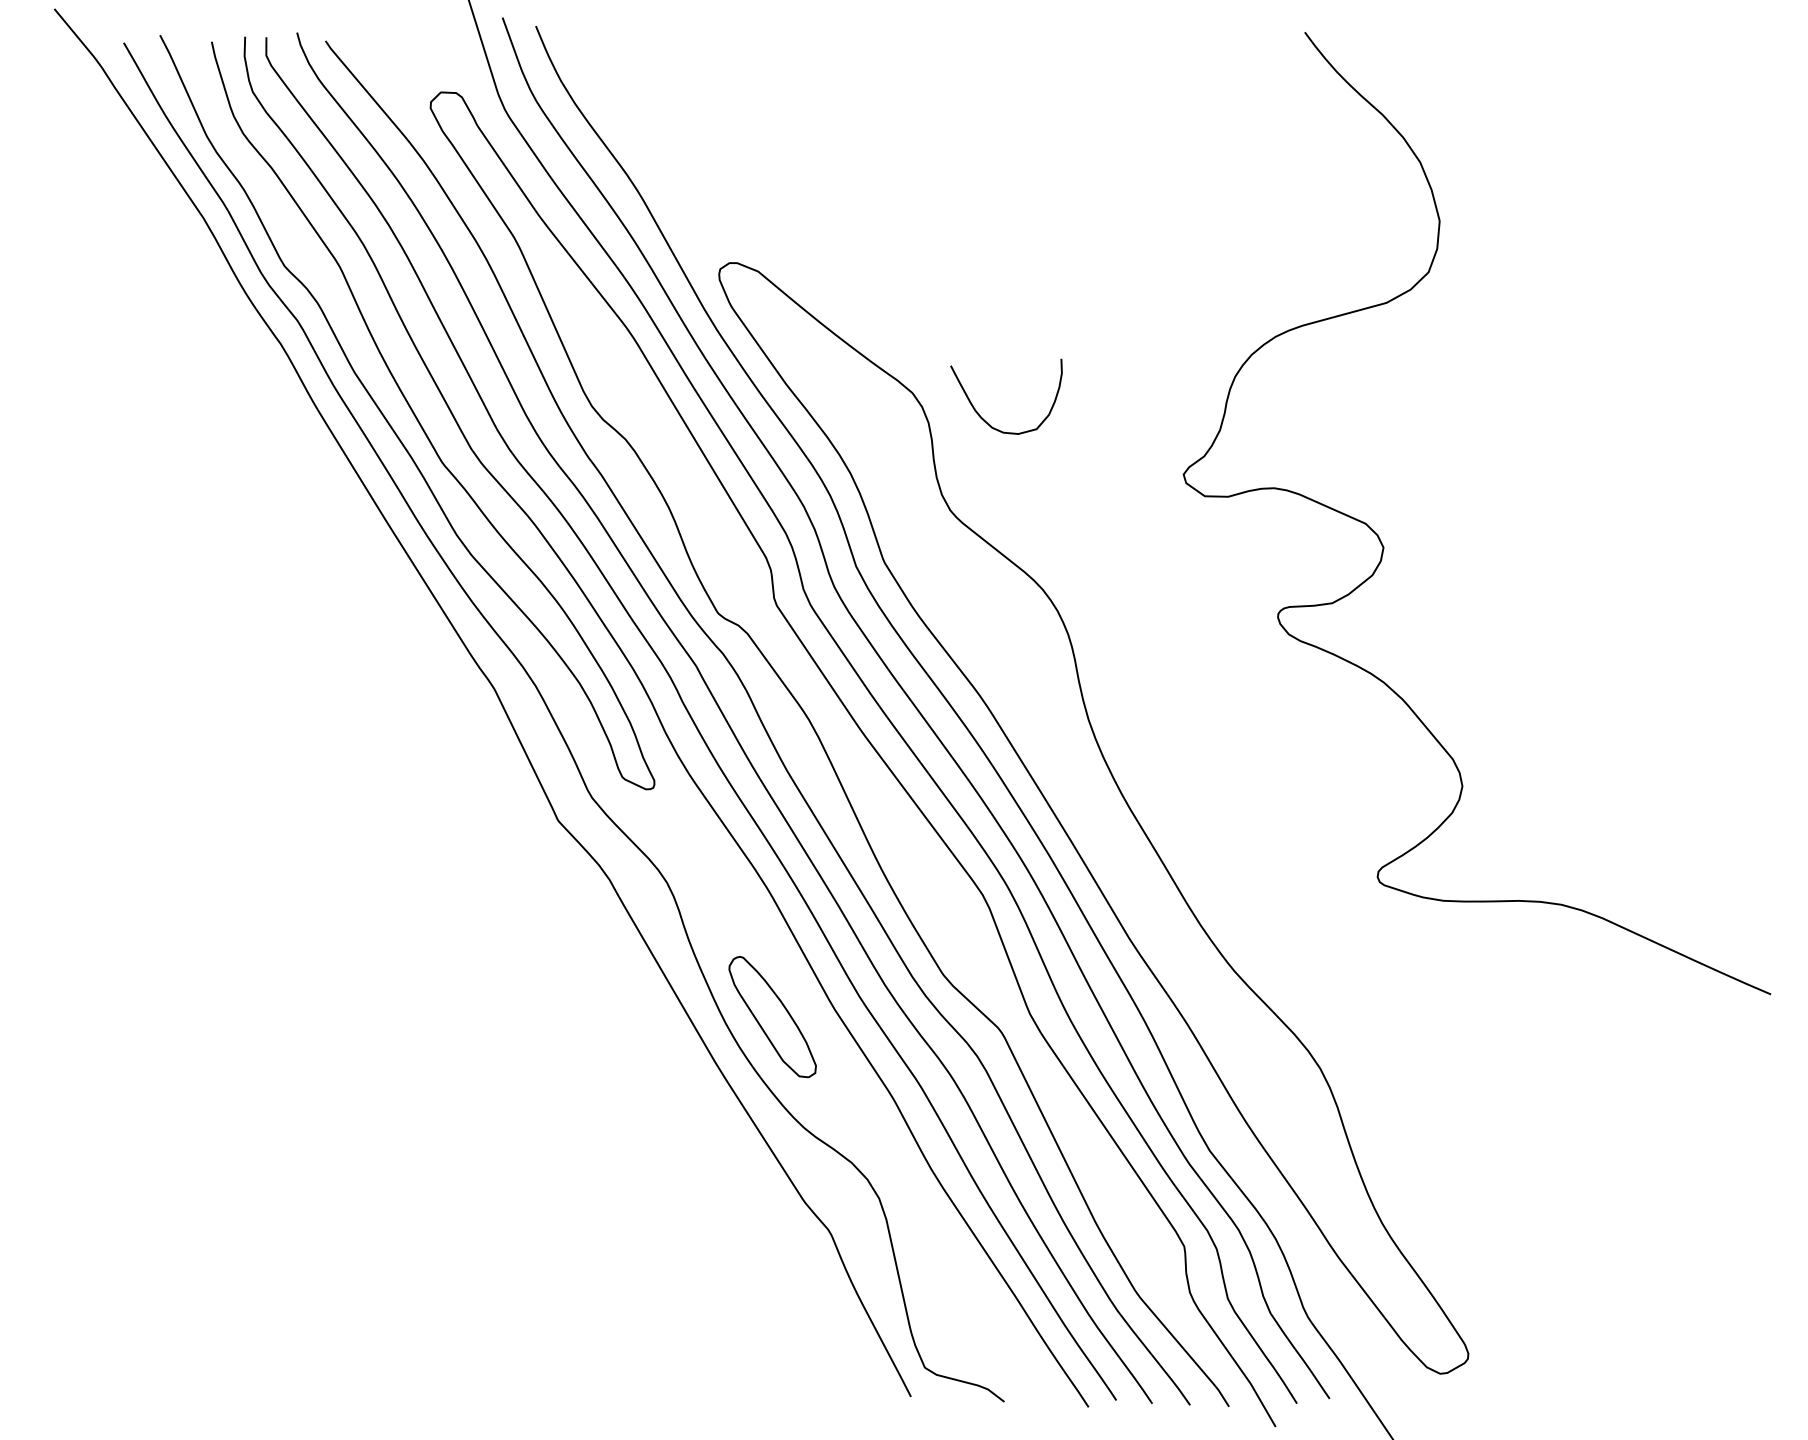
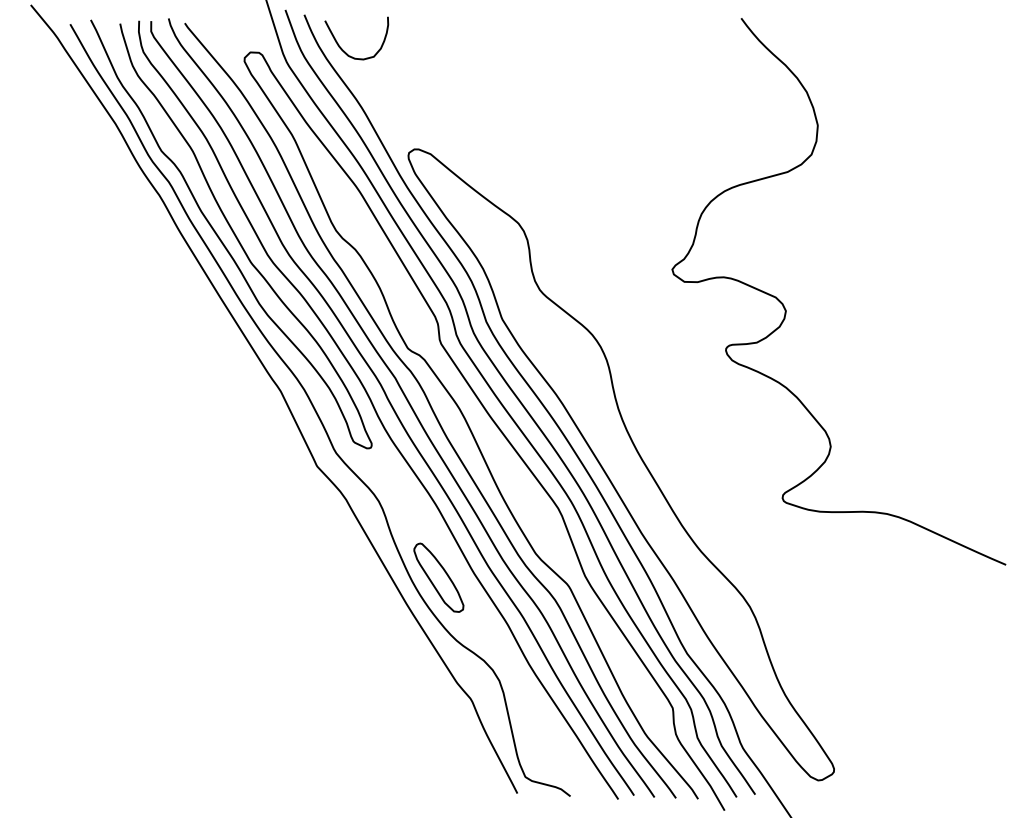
curve: (984, 418) -> (344, 50), moved

